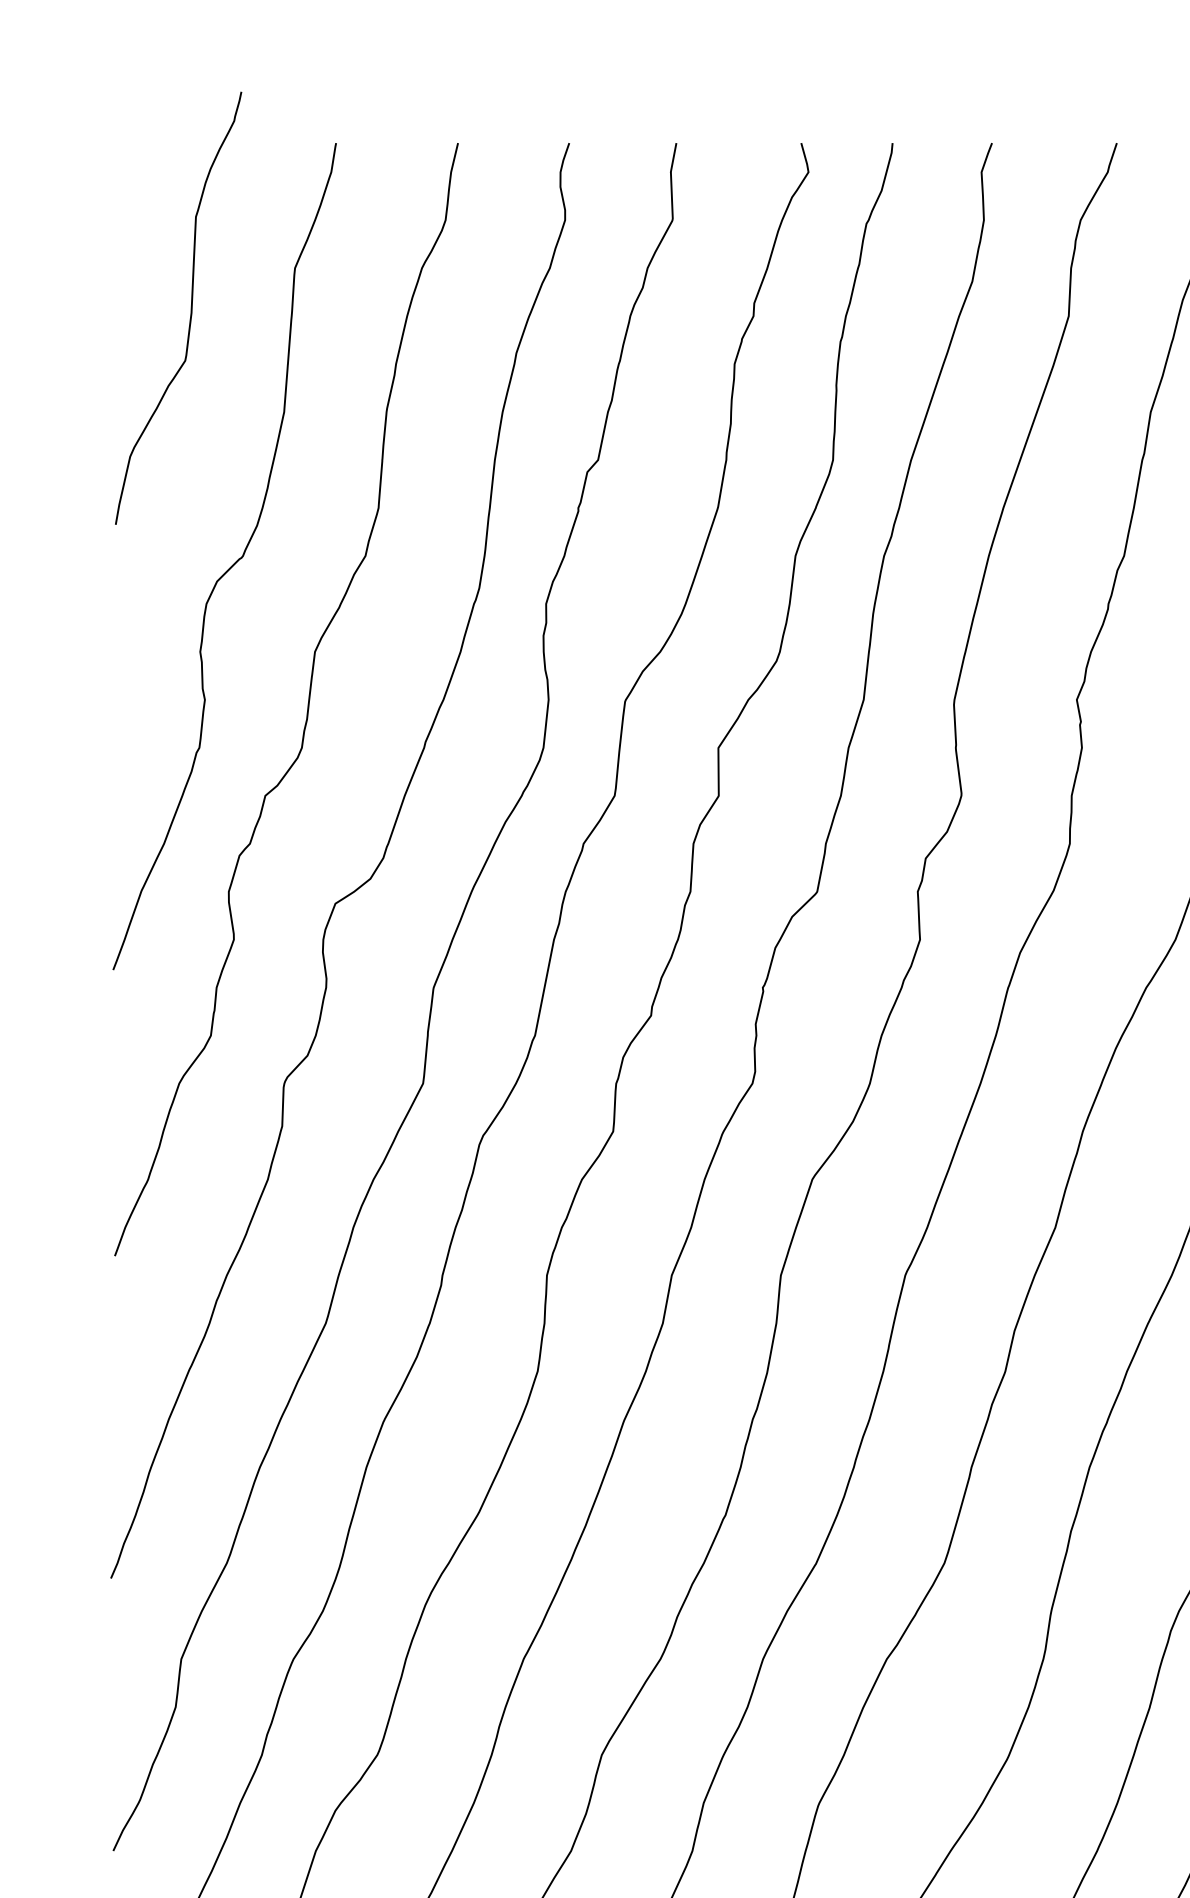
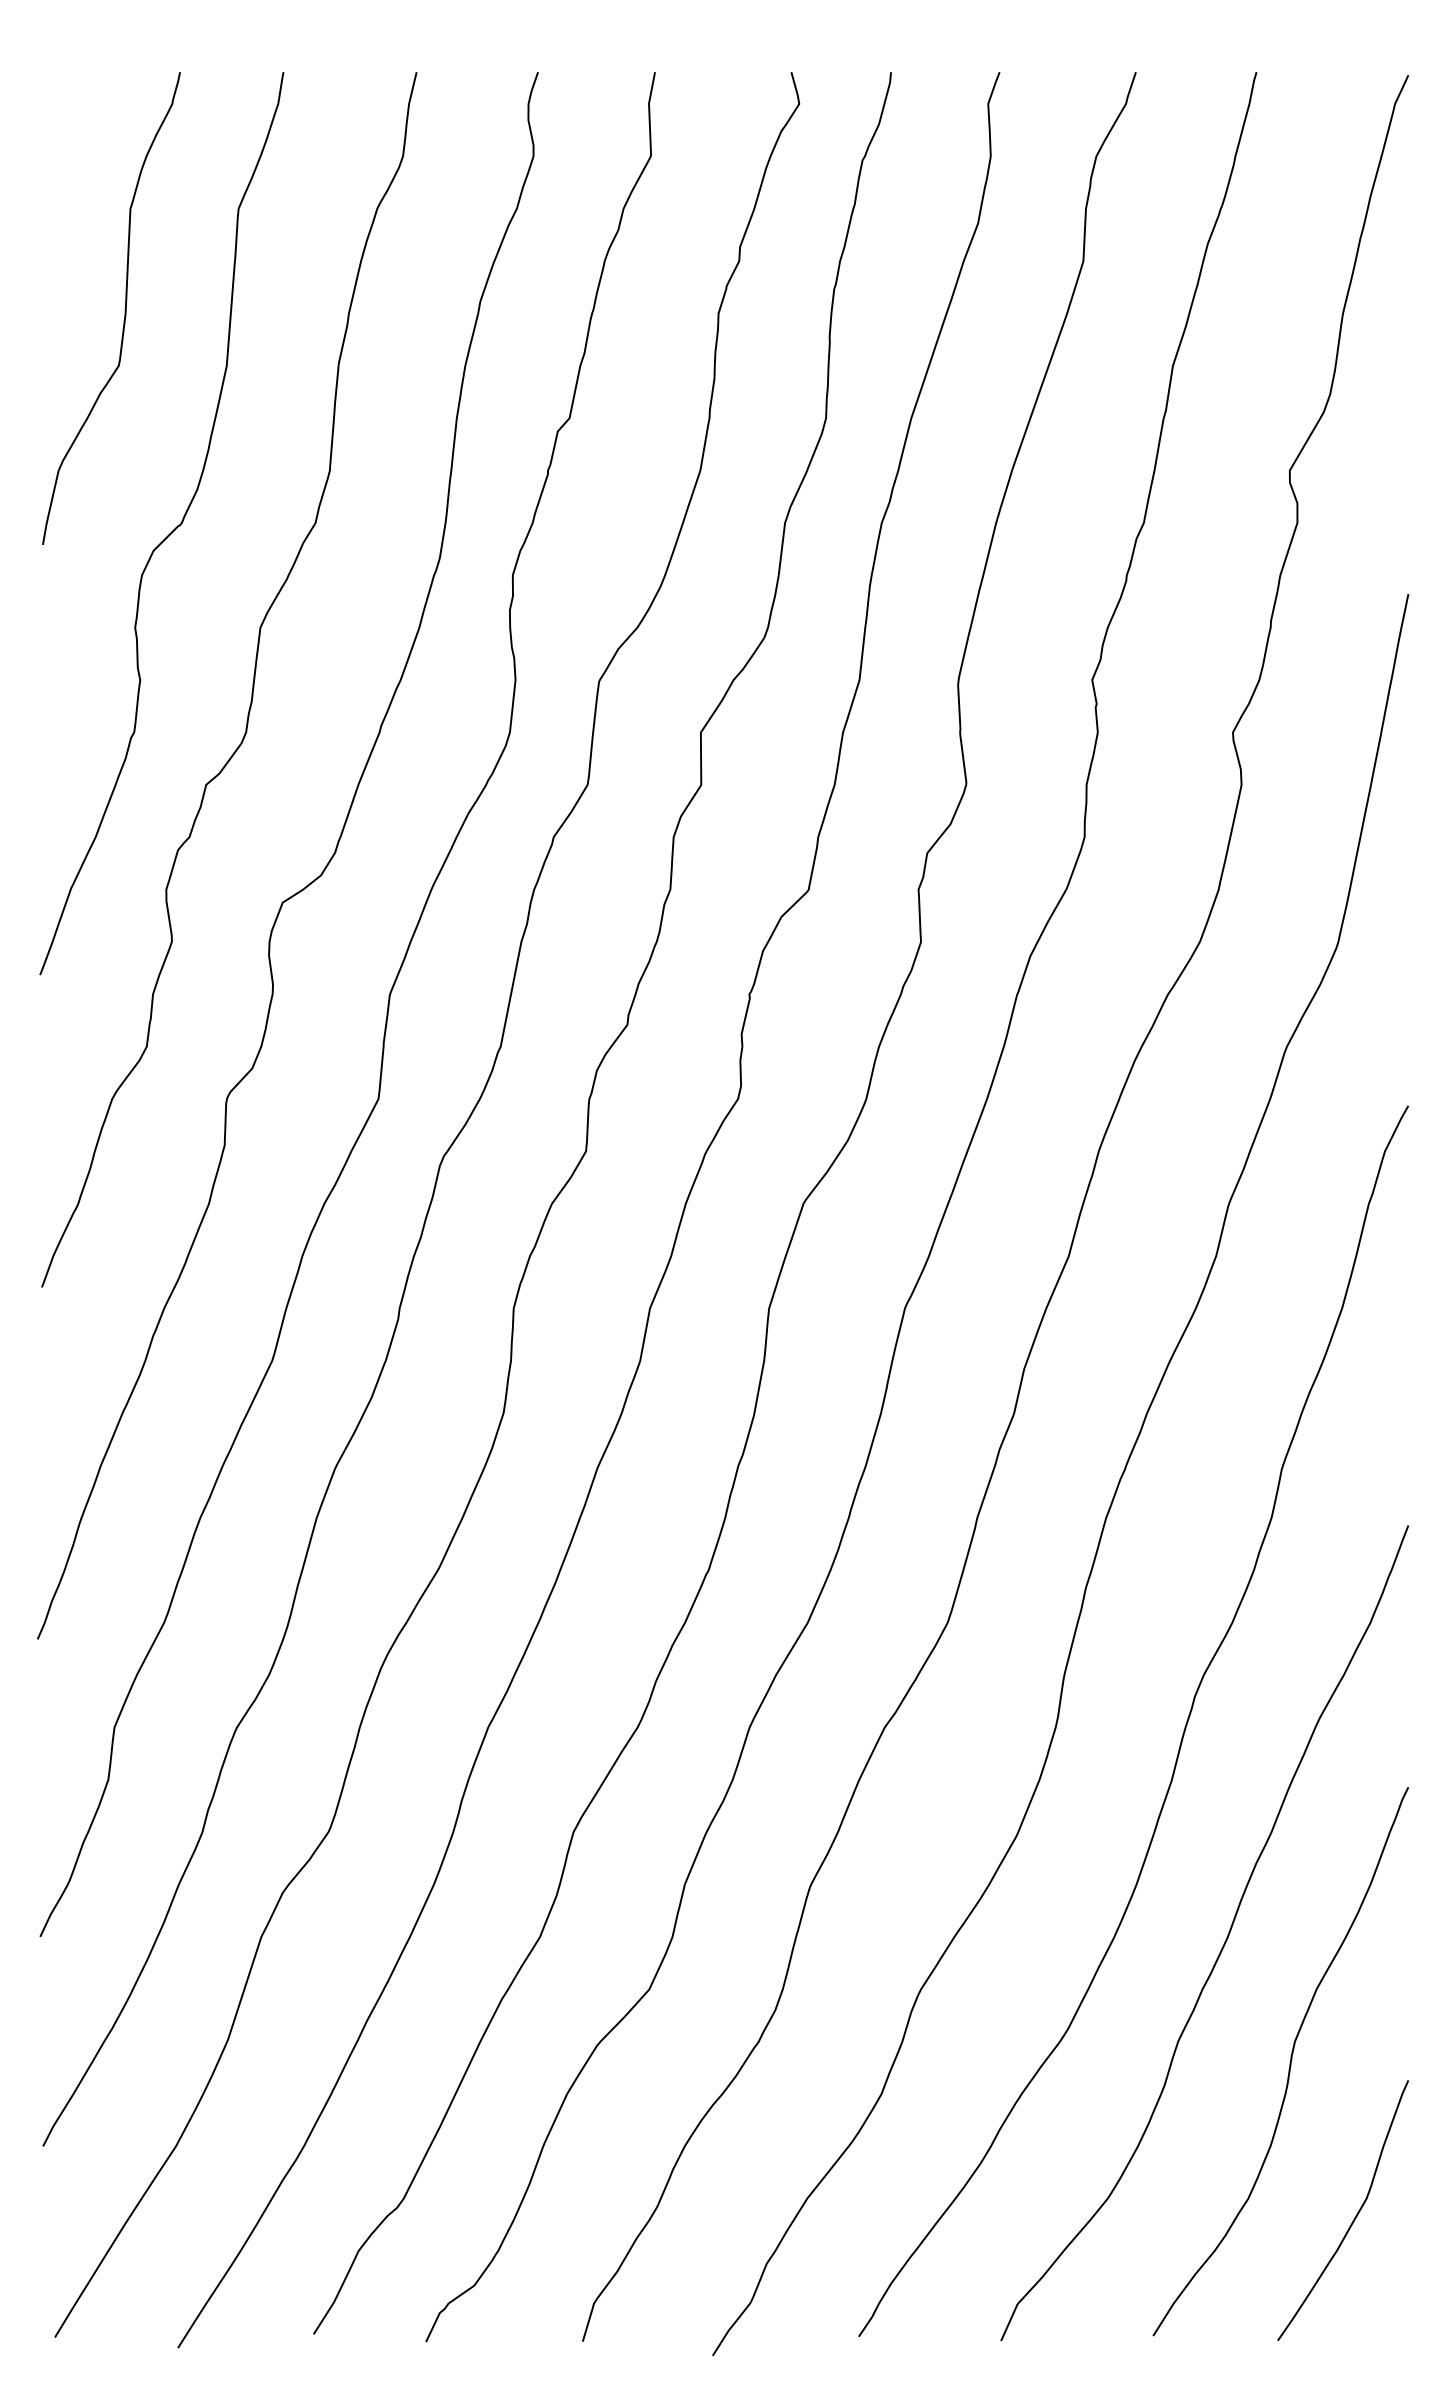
curve: (190, 309) -> (124, 309), moved

